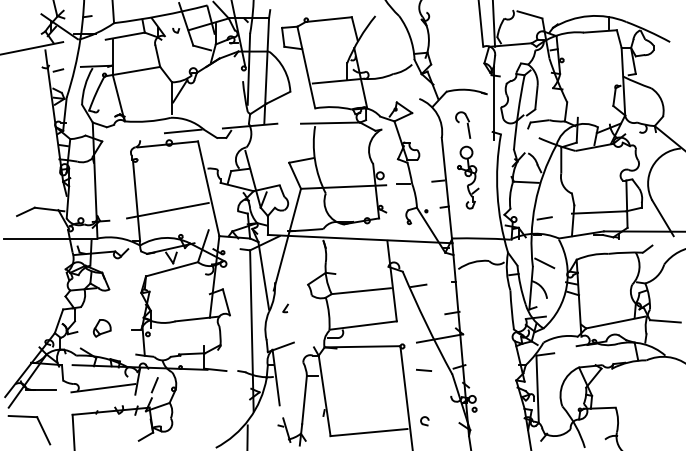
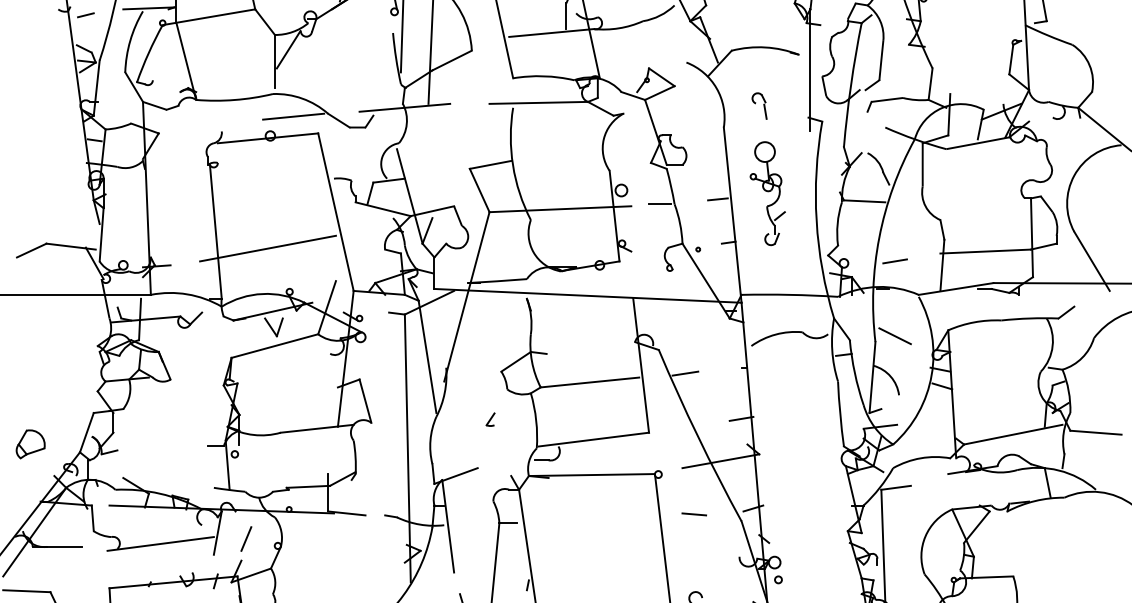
part: (463, 124) -> (759, 105), size x0.6
part: (285, 308) -> (490, 419), moved
part: (101, 328) -> (29, 444), moved

